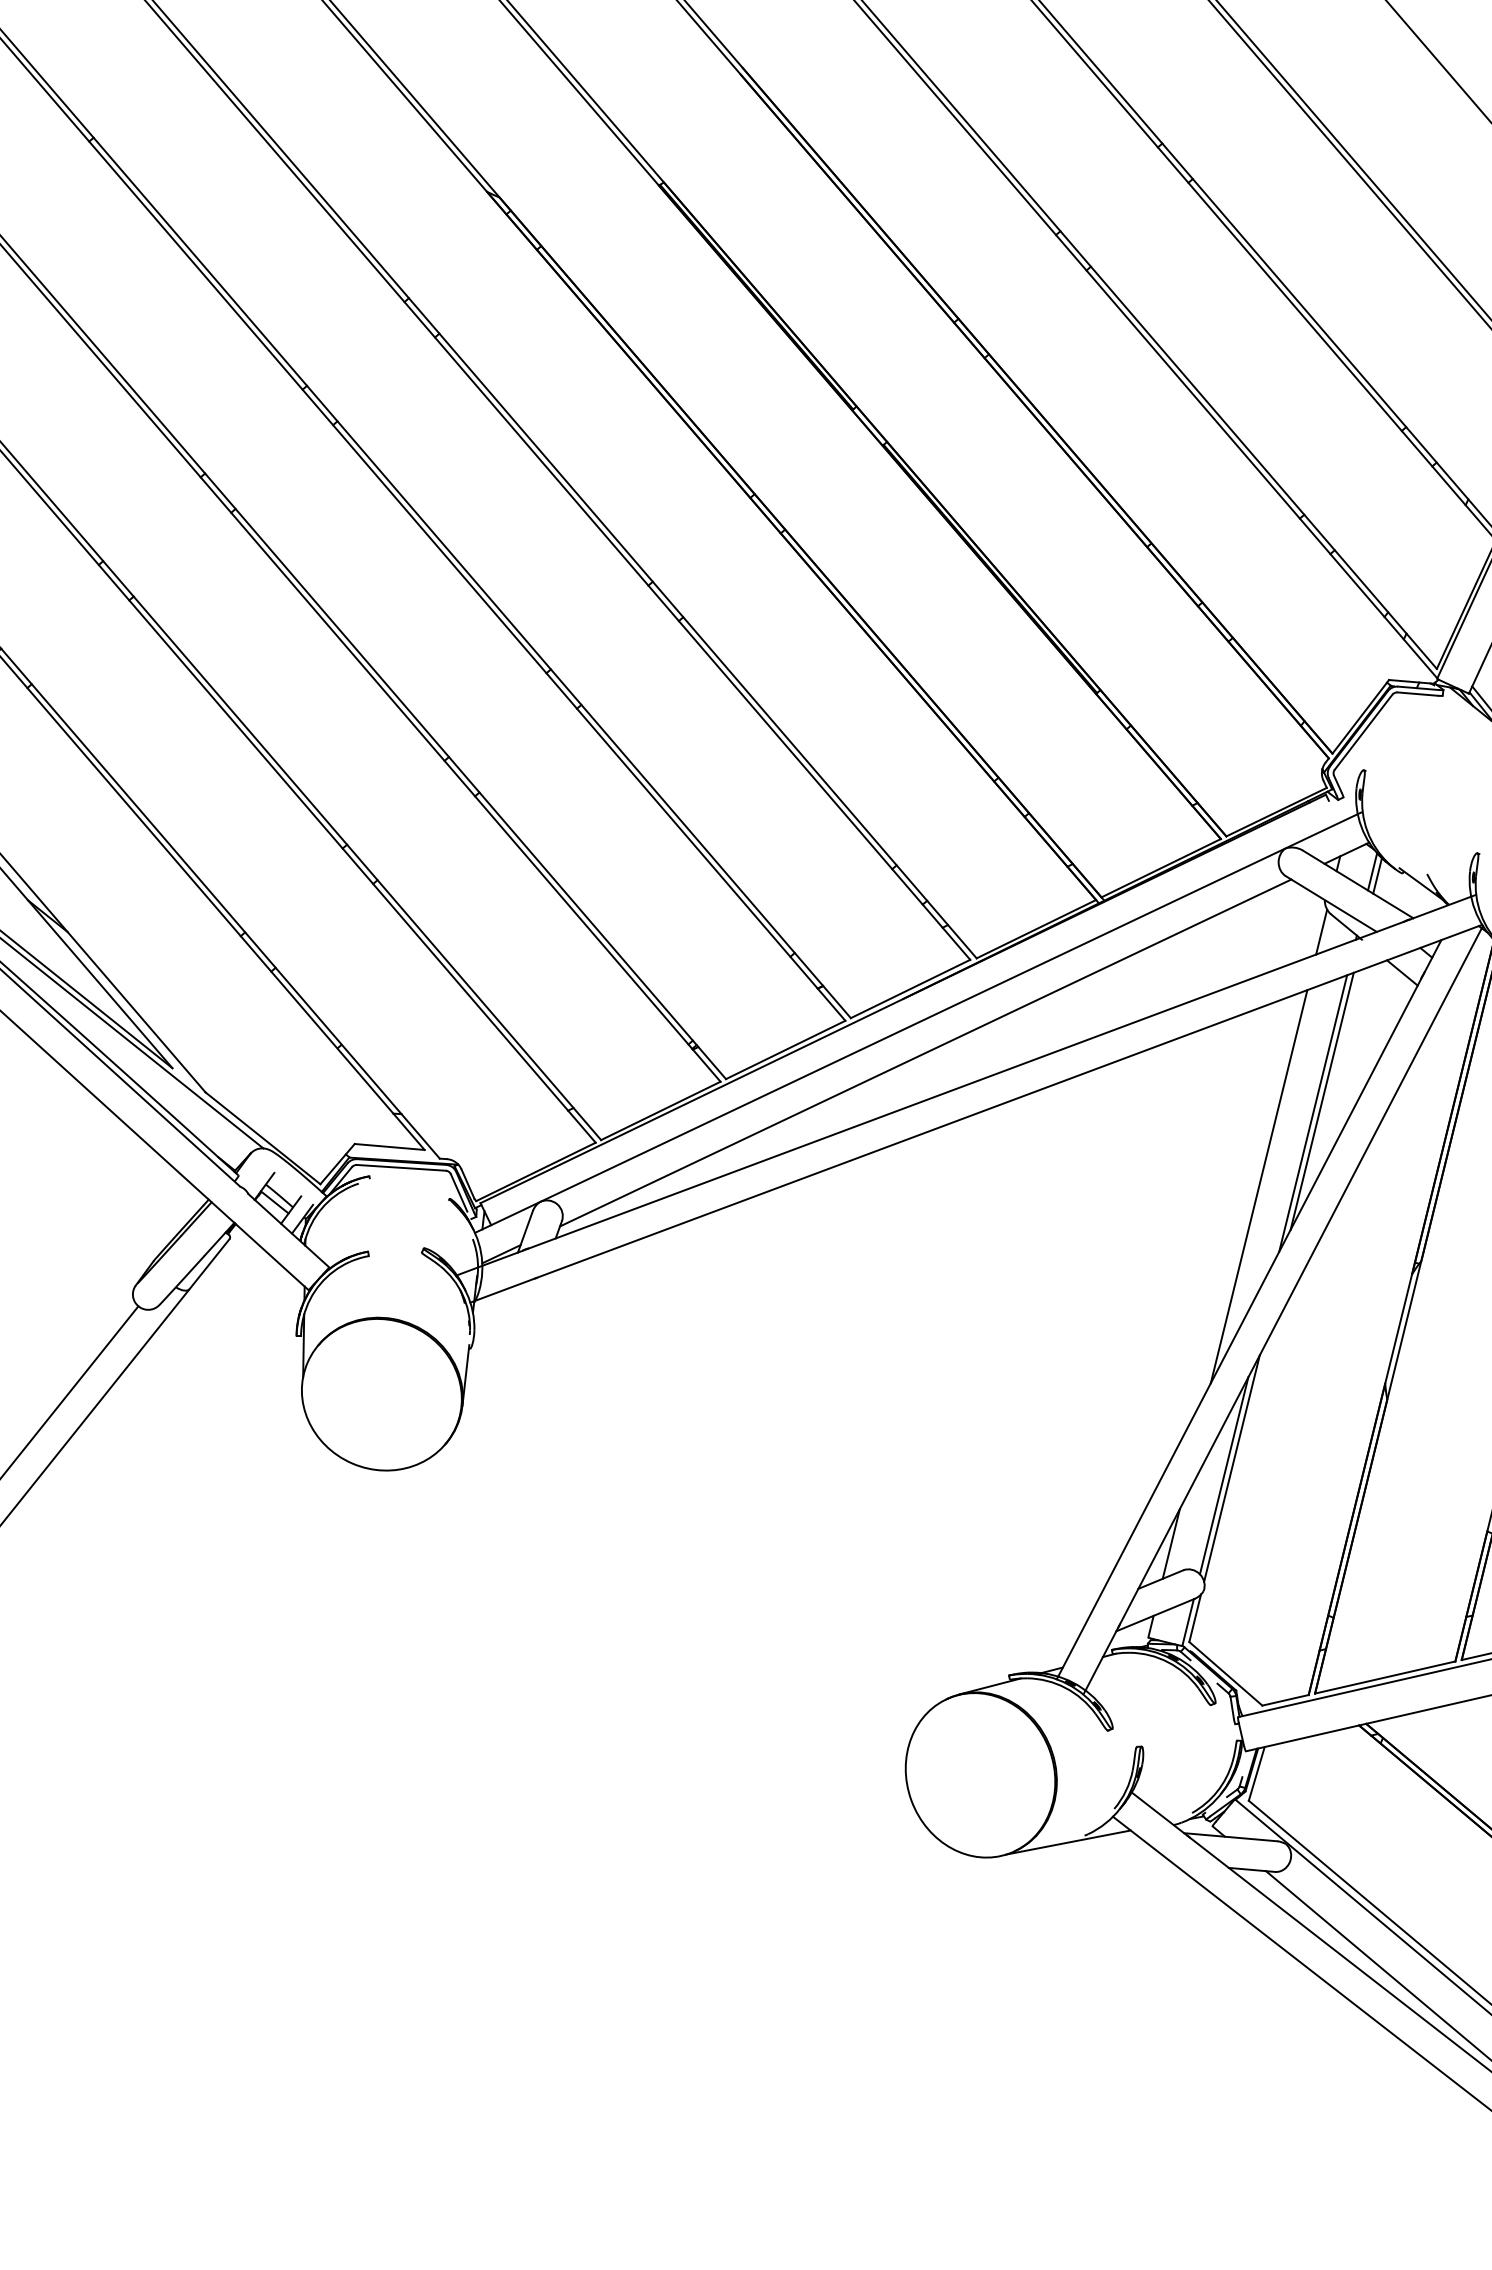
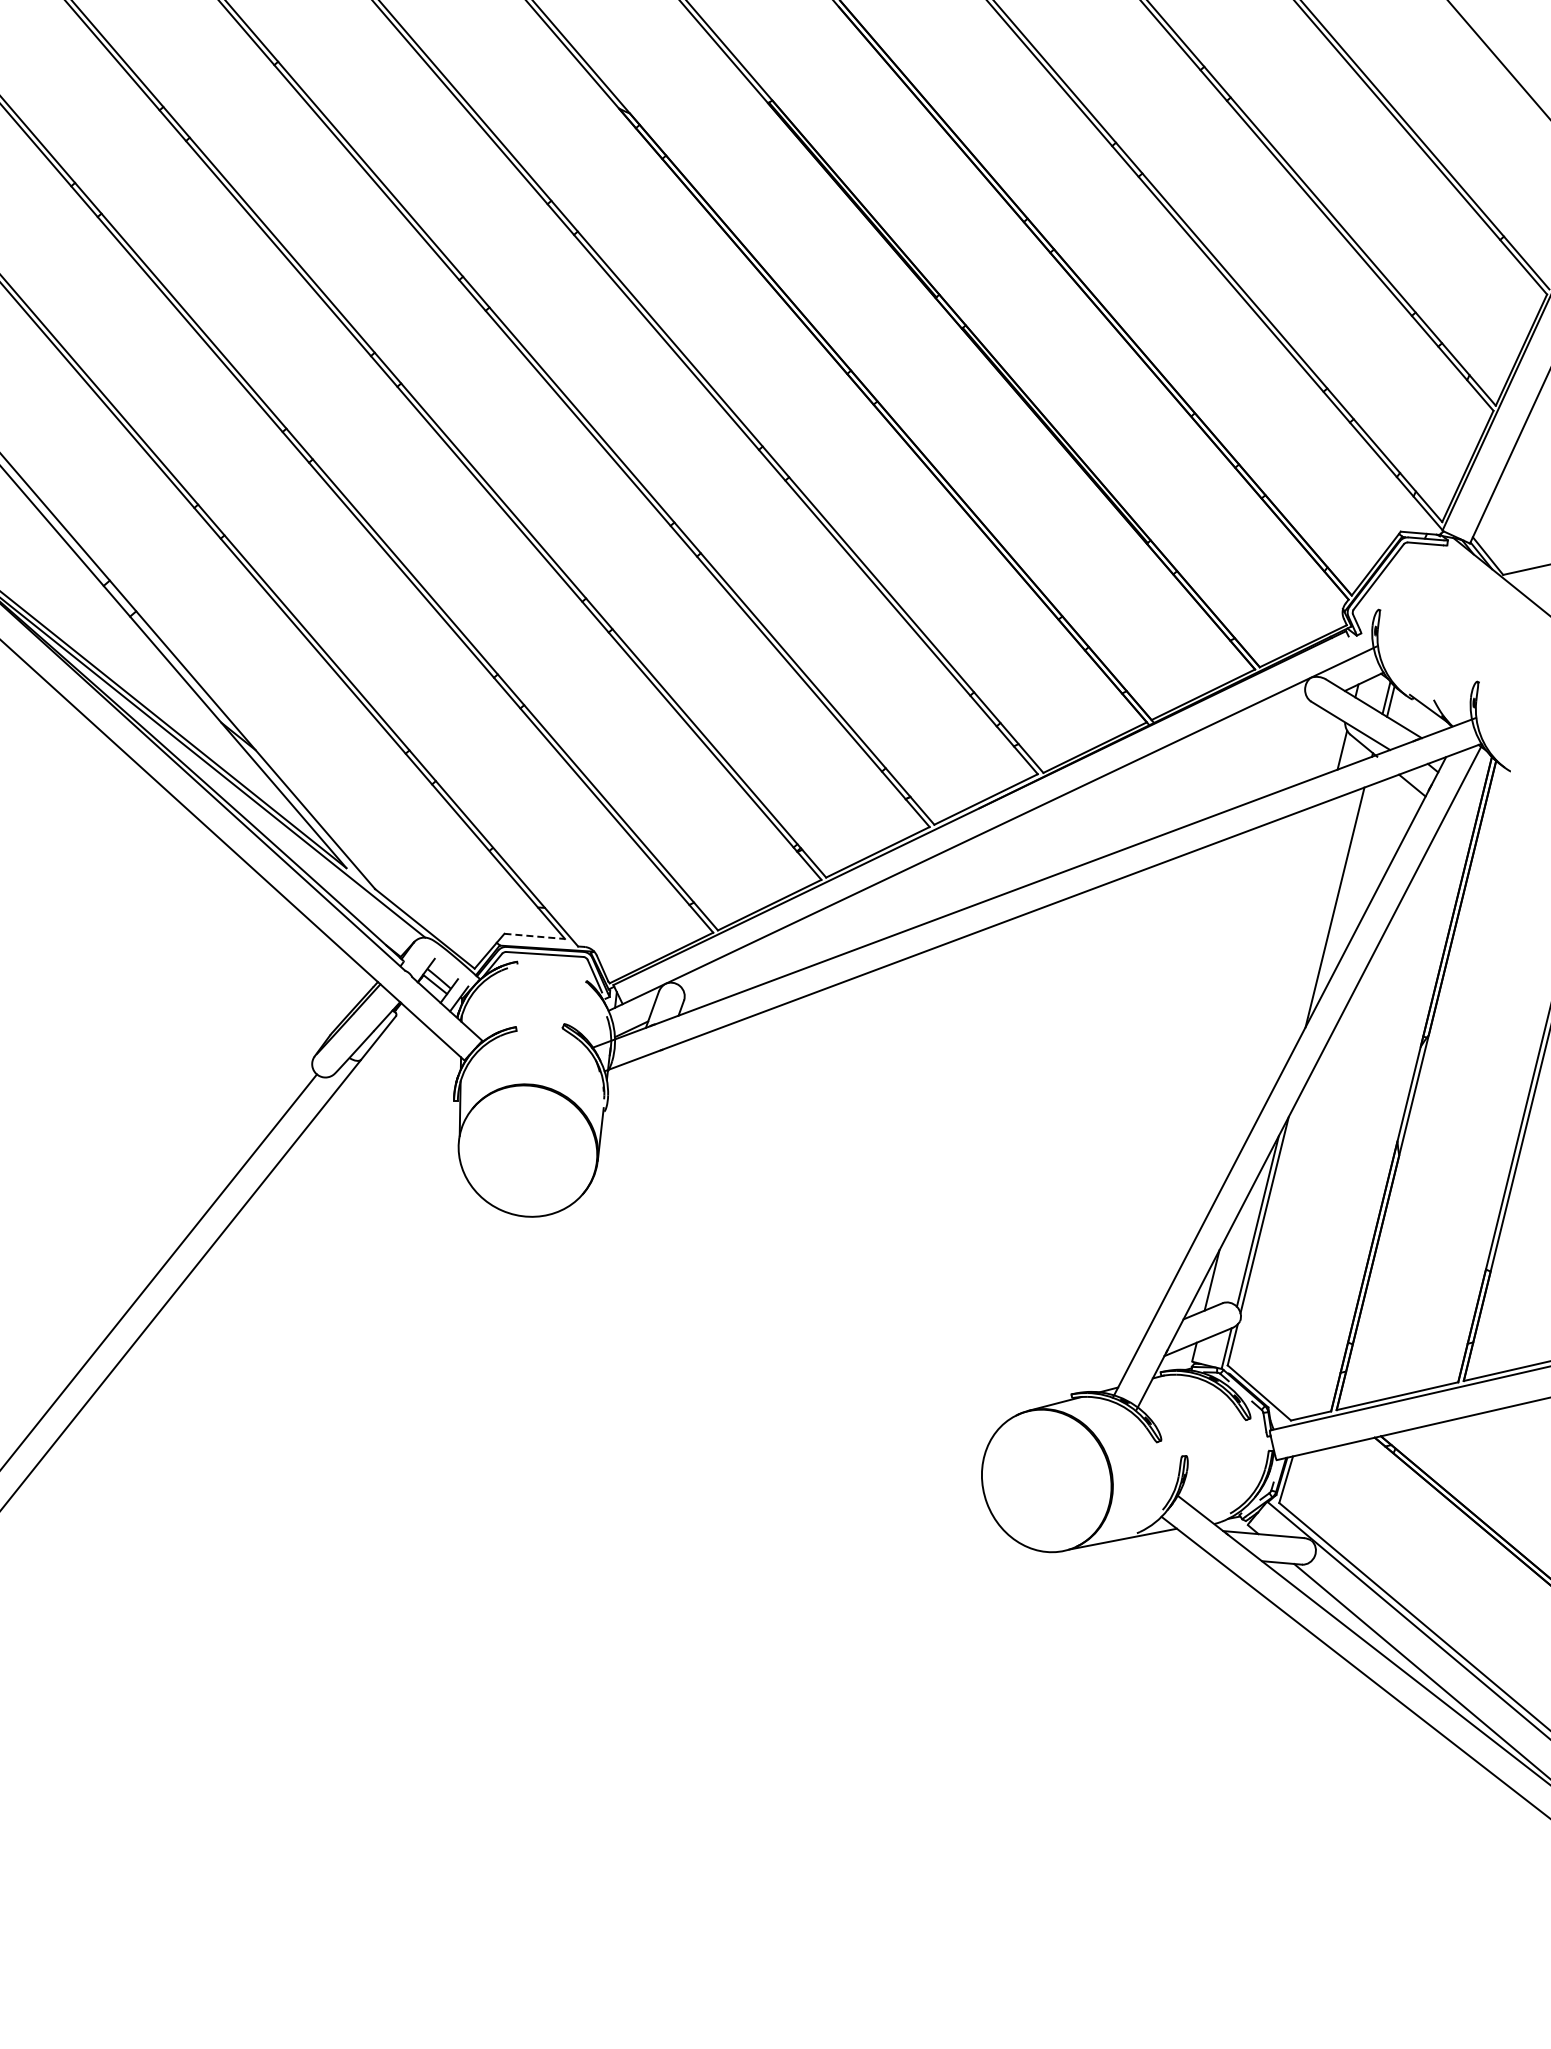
line: (925, 1052) -> (999, 854), removed
line: (1321, 1100) -> (1342, 896), removed
line: (390, 1147) -> (535, 936), solid -> dashed
line: (1259, 1186) -> (1288, 970), removed

